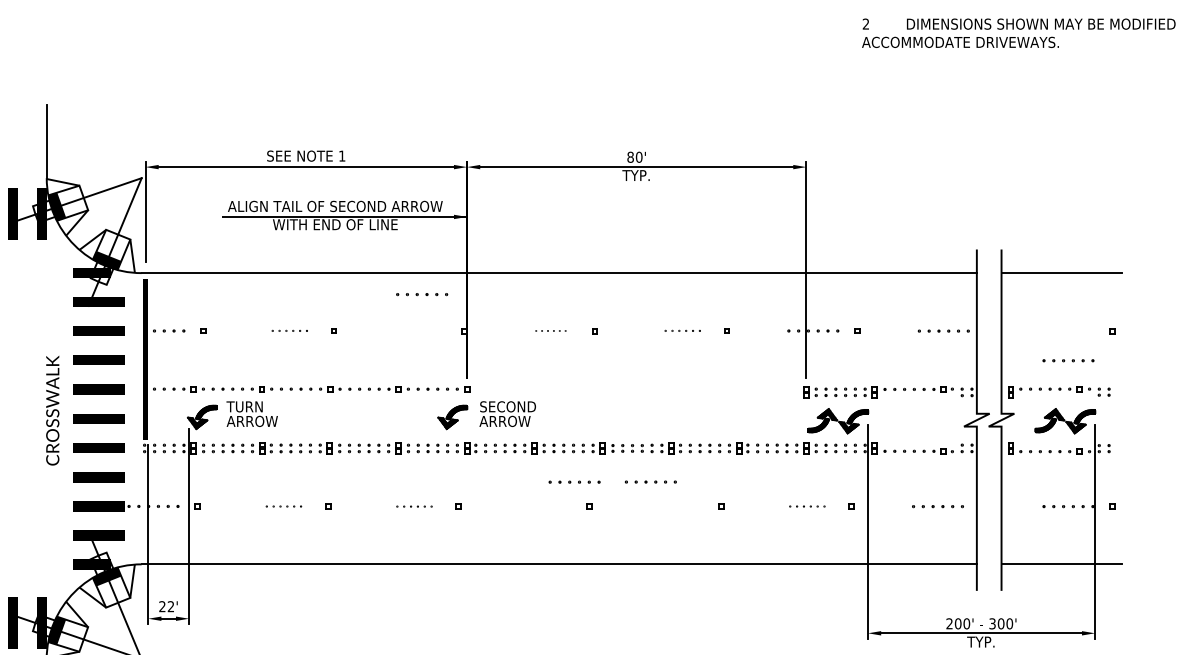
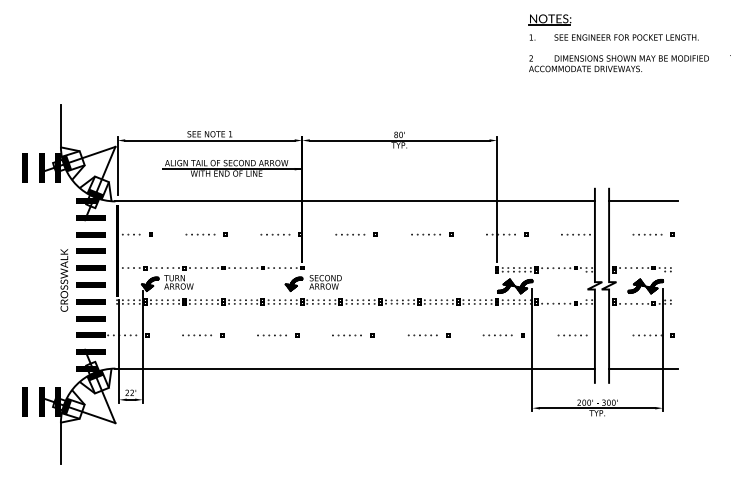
part: (422, 294) -> (275, 234), moved
part: (289, 330) -> (200, 234), size x1.43
part: (551, 330) -> (350, 234), size x1.67
part: (681, 330) -> (425, 234), size x1.43
part: (1068, 360) -> (647, 234), moved
part: (573, 482) -> (346, 335), moved
part: (650, 482) -> (422, 335), moved
part: (282, 506) -> (196, 335), size x1.43
part: (413, 506) -> (271, 335), size x1.43
part: (807, 506) -> (497, 335), size x1.43

